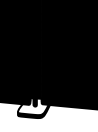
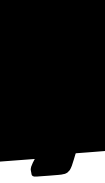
fill: (32, 106) -> (50, 158), added

